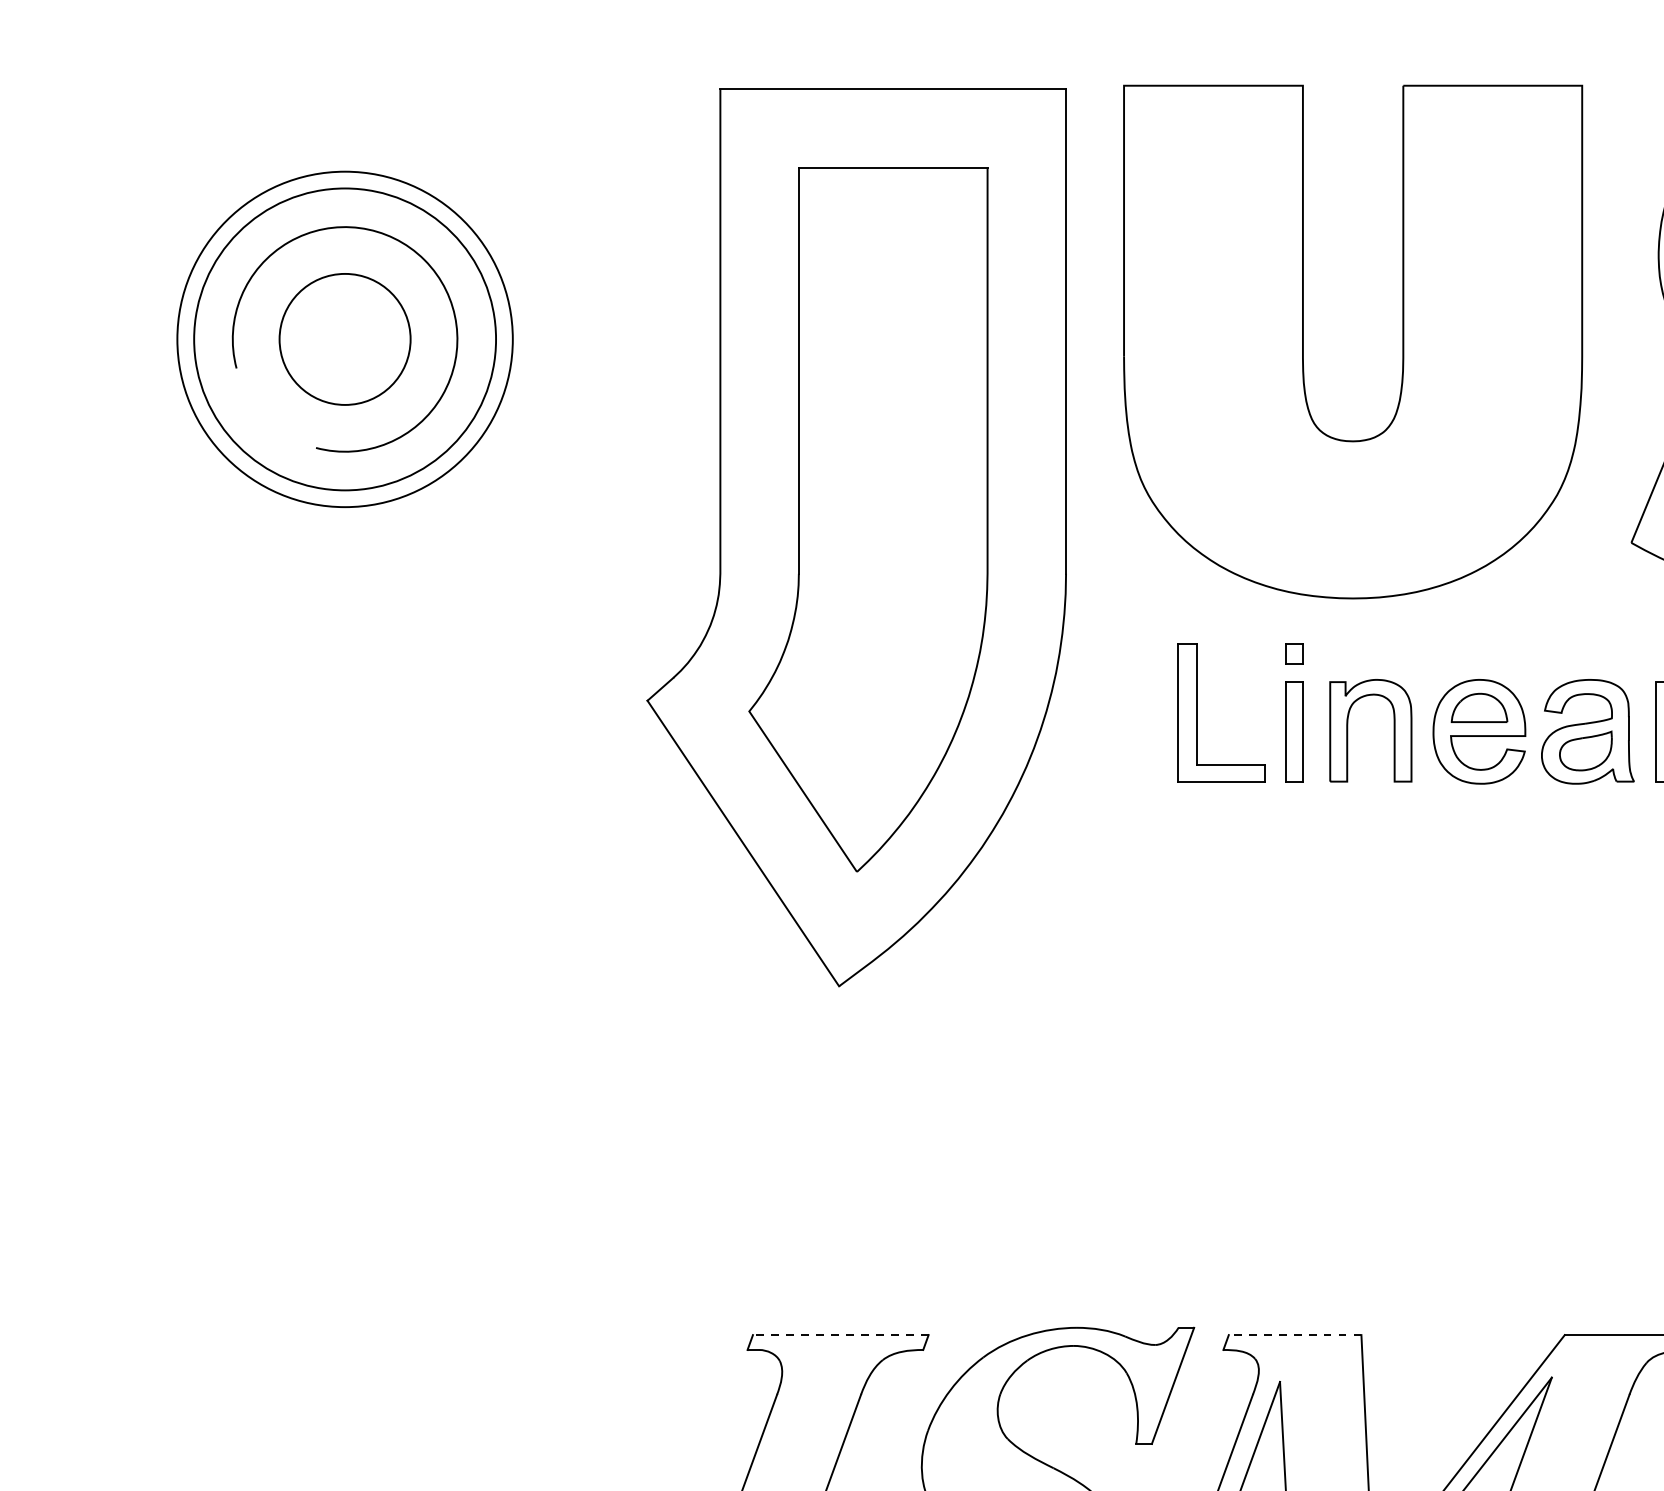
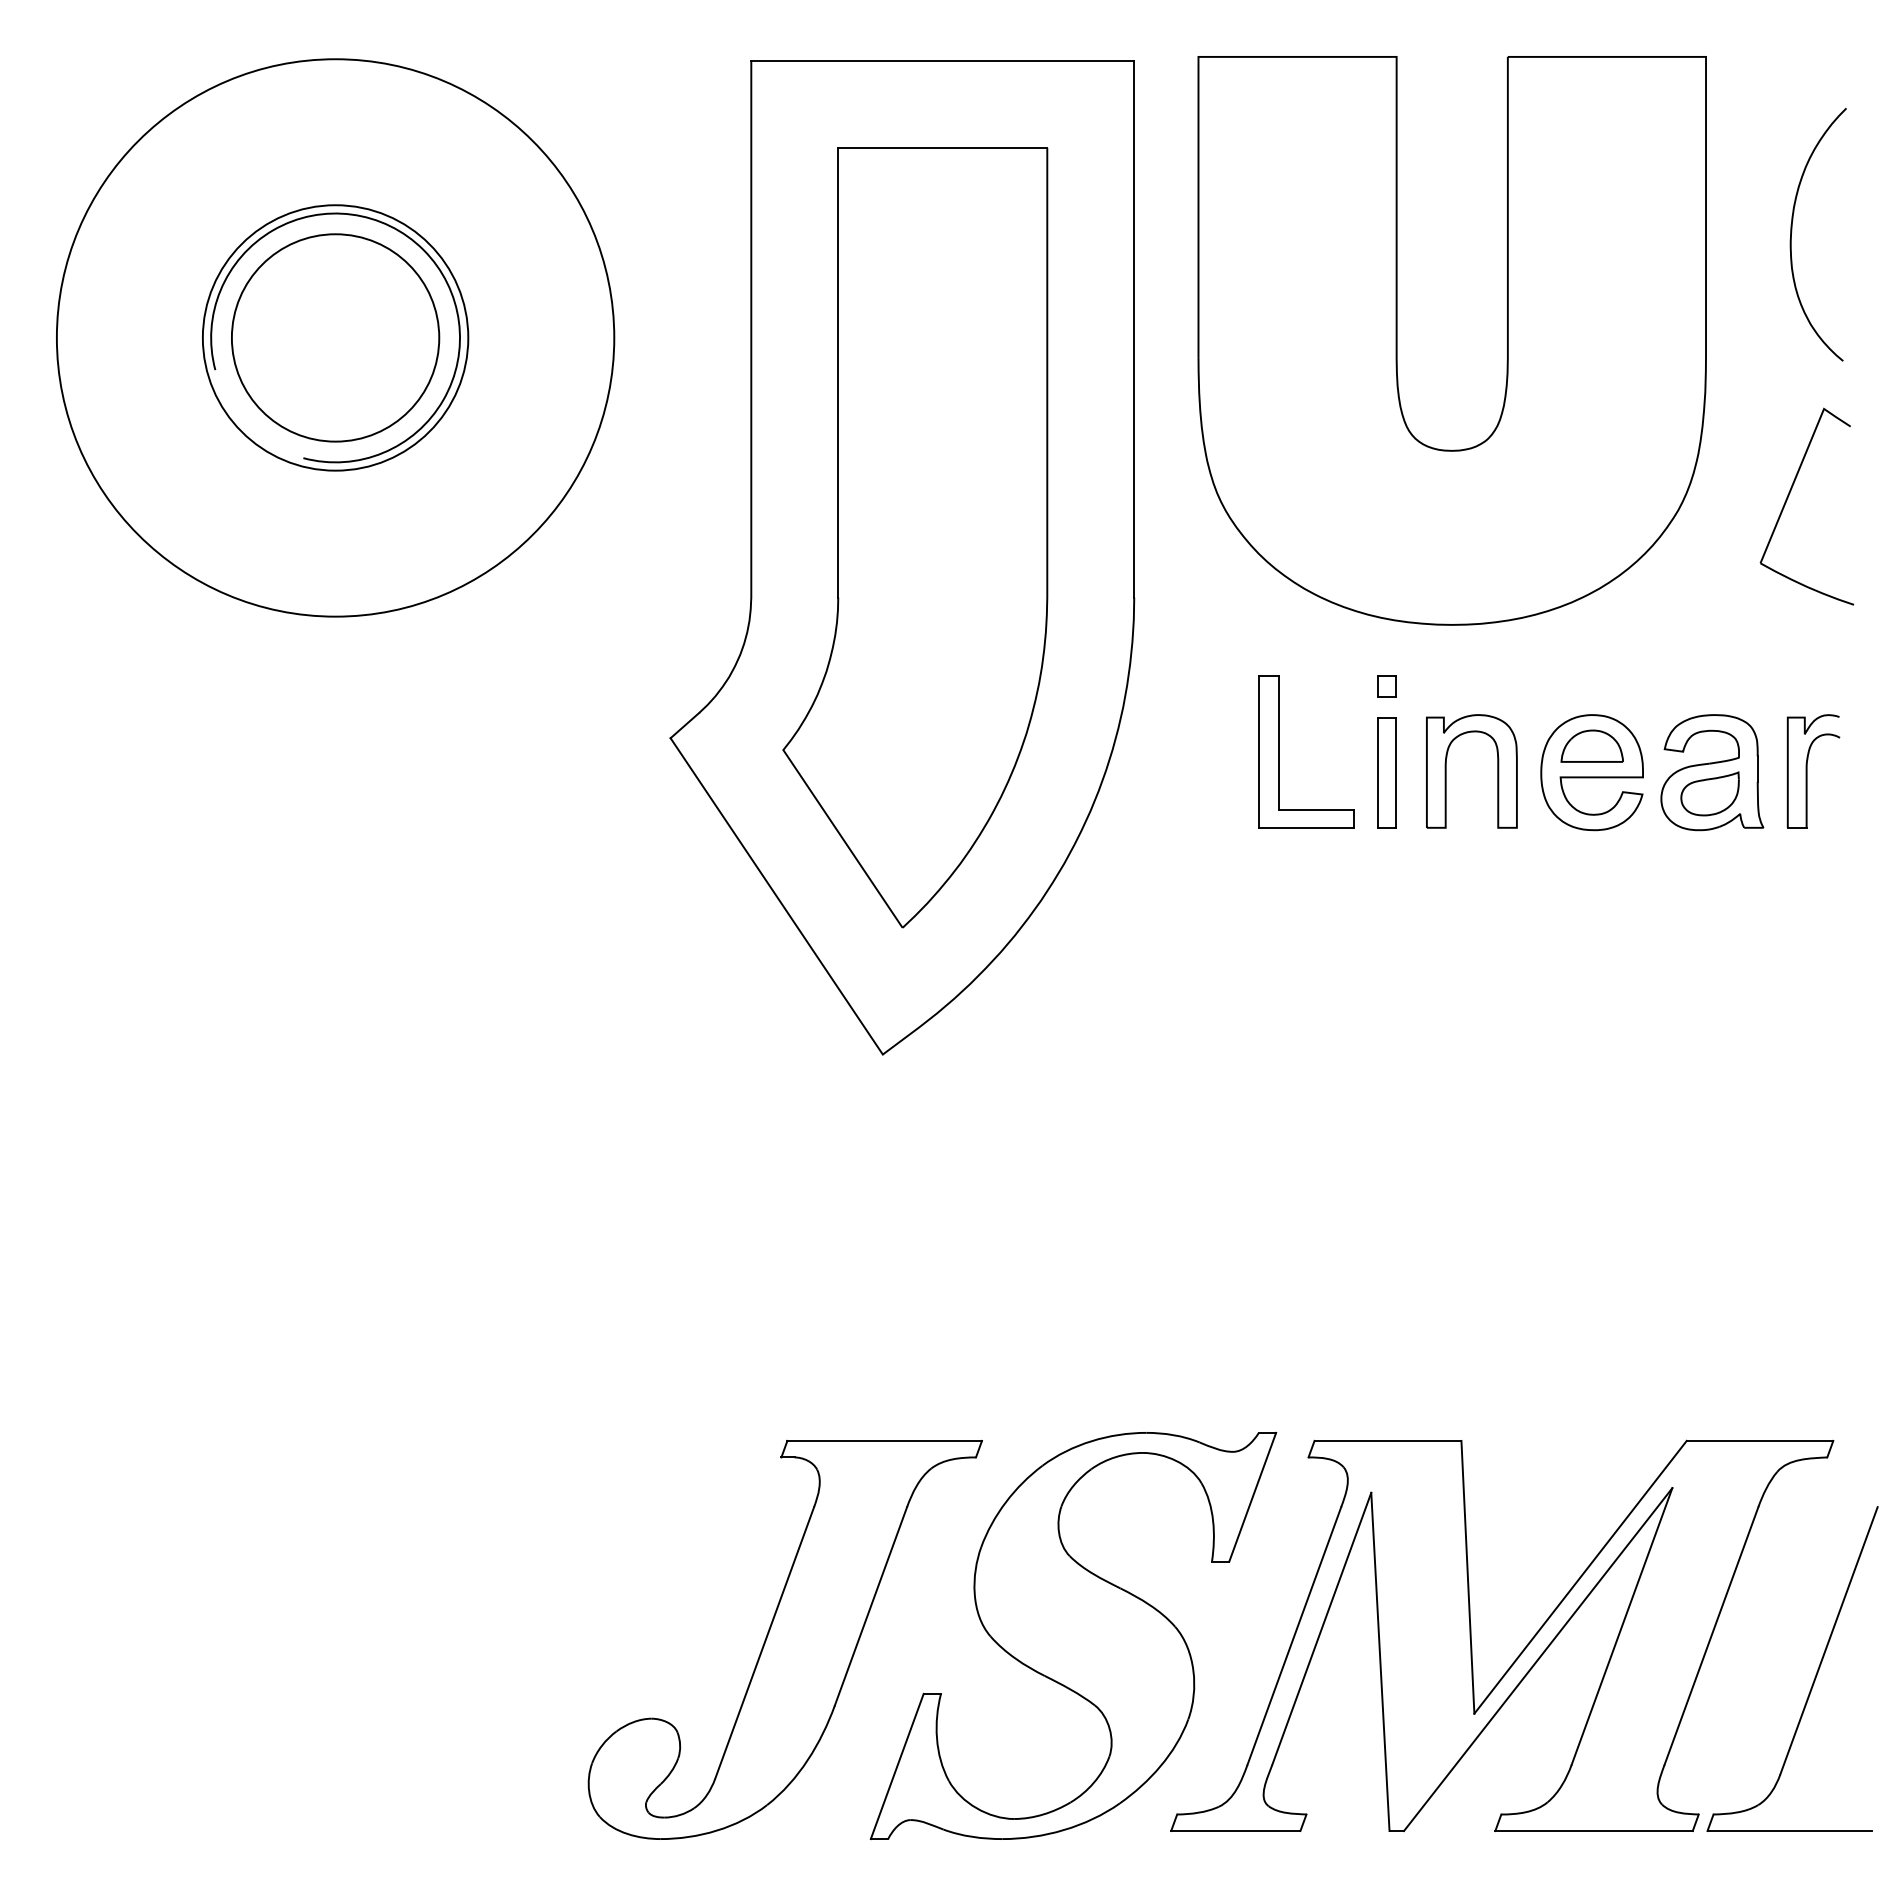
circle: (345, 339) -> (335, 337), size x0.71
circle: (345, 339) -> (335, 337), size x1.43
circle: (345, 339) -> (335, 337), size x1.67
line: (840, 1334) -> (884, 1440), dashed -> solid
line: (1294, 1334) -> (1387, 1440), dashed -> solid

